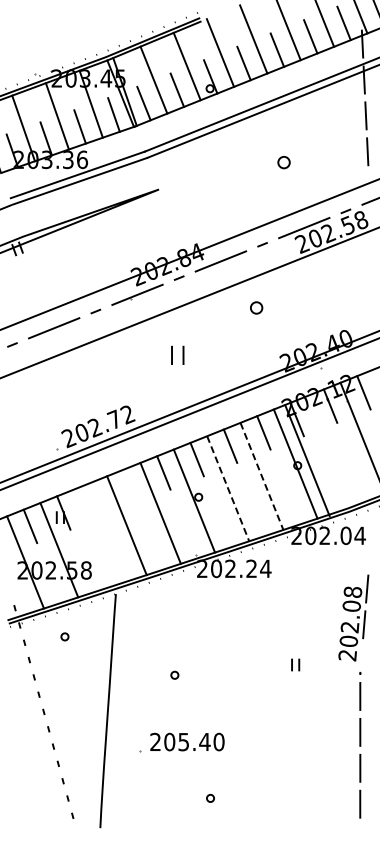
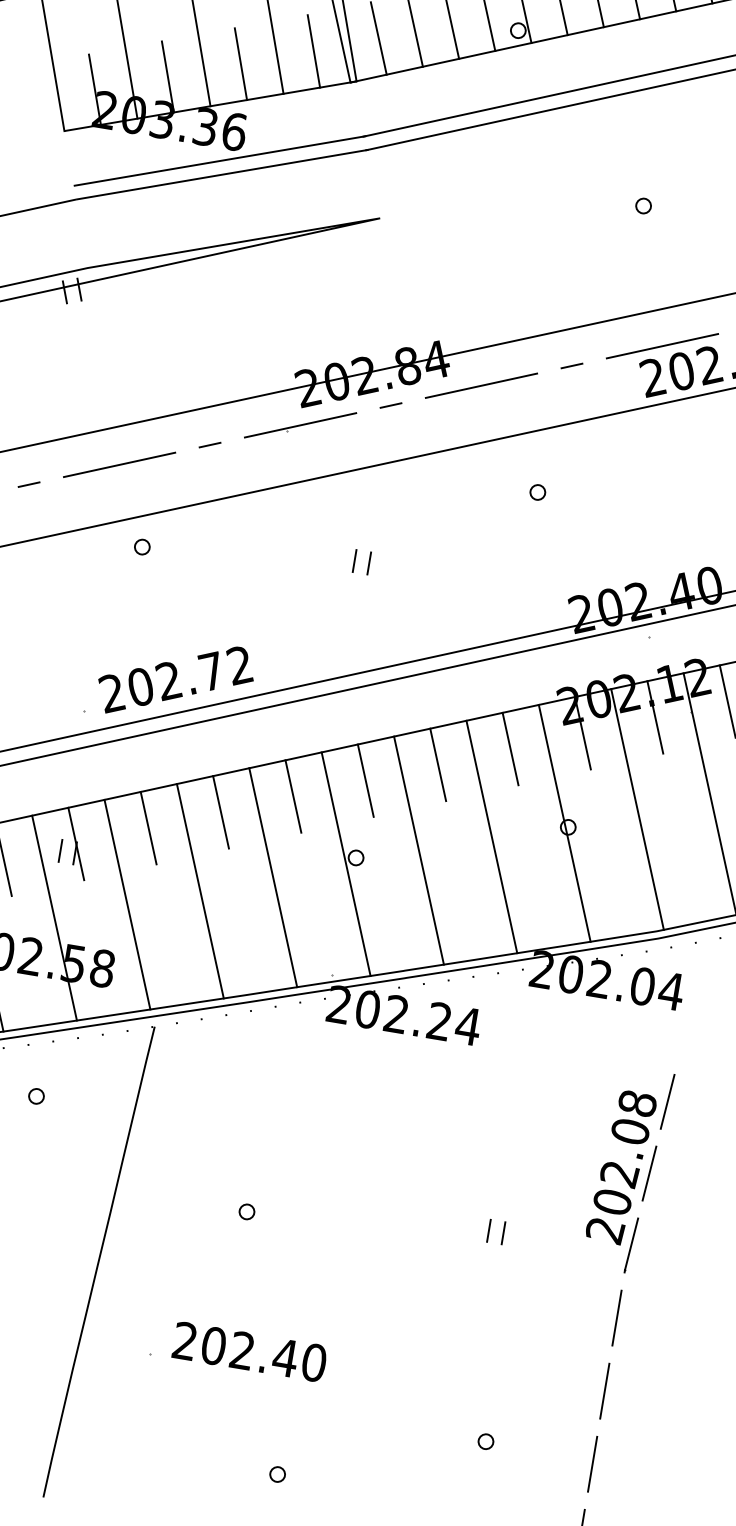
part: (283, 162) -> (642, 205), size x0.62
part: (255, 307) -> (536, 491), size x0.62
part: (177, 355) -> (361, 562), size x0.62
part: (71, 365) -> (142, 546), added
line: (307, 460) -> (637, 809), moved
line: (261, 476) -> (490, 836), dashed -> solid
line: (130, 485) -> (221, 810), added
line: (228, 488) -> (419, 850), dashed -> solid
line: (96, 499) -> (147, 827), added
line: (92, 537) -> (126, 903), added
line: (361, 659) -> (632, 1243), added
text: (183, 741) -> (242, 1349), 205.40 -> 202.40
part: (307, 765) -> (486, 1440), added

